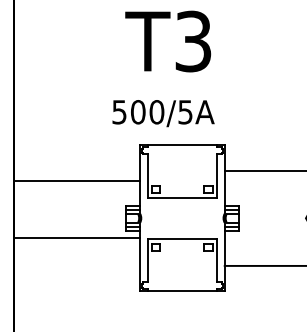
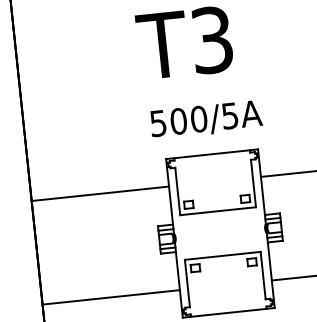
text: (163, 113) -> (206, 119), moved
line: (76, 180) -> (99, 193), moved
line: (76, 237) -> (110, 296), moved

